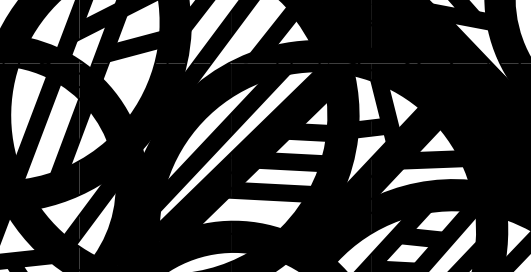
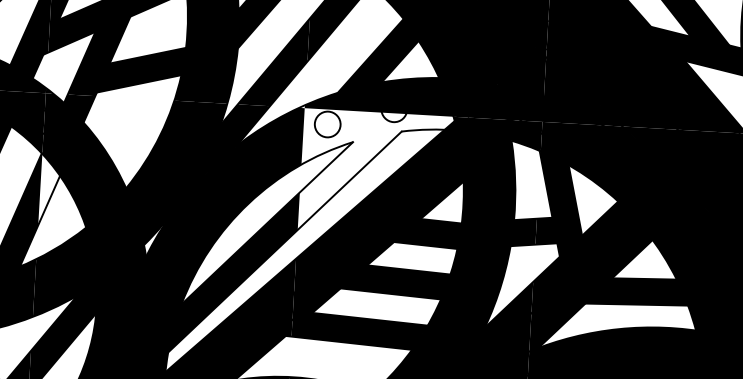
fill: (275, 99) -> (375, 173), removed
fill: (84, 120) -> (48, 190), removed

